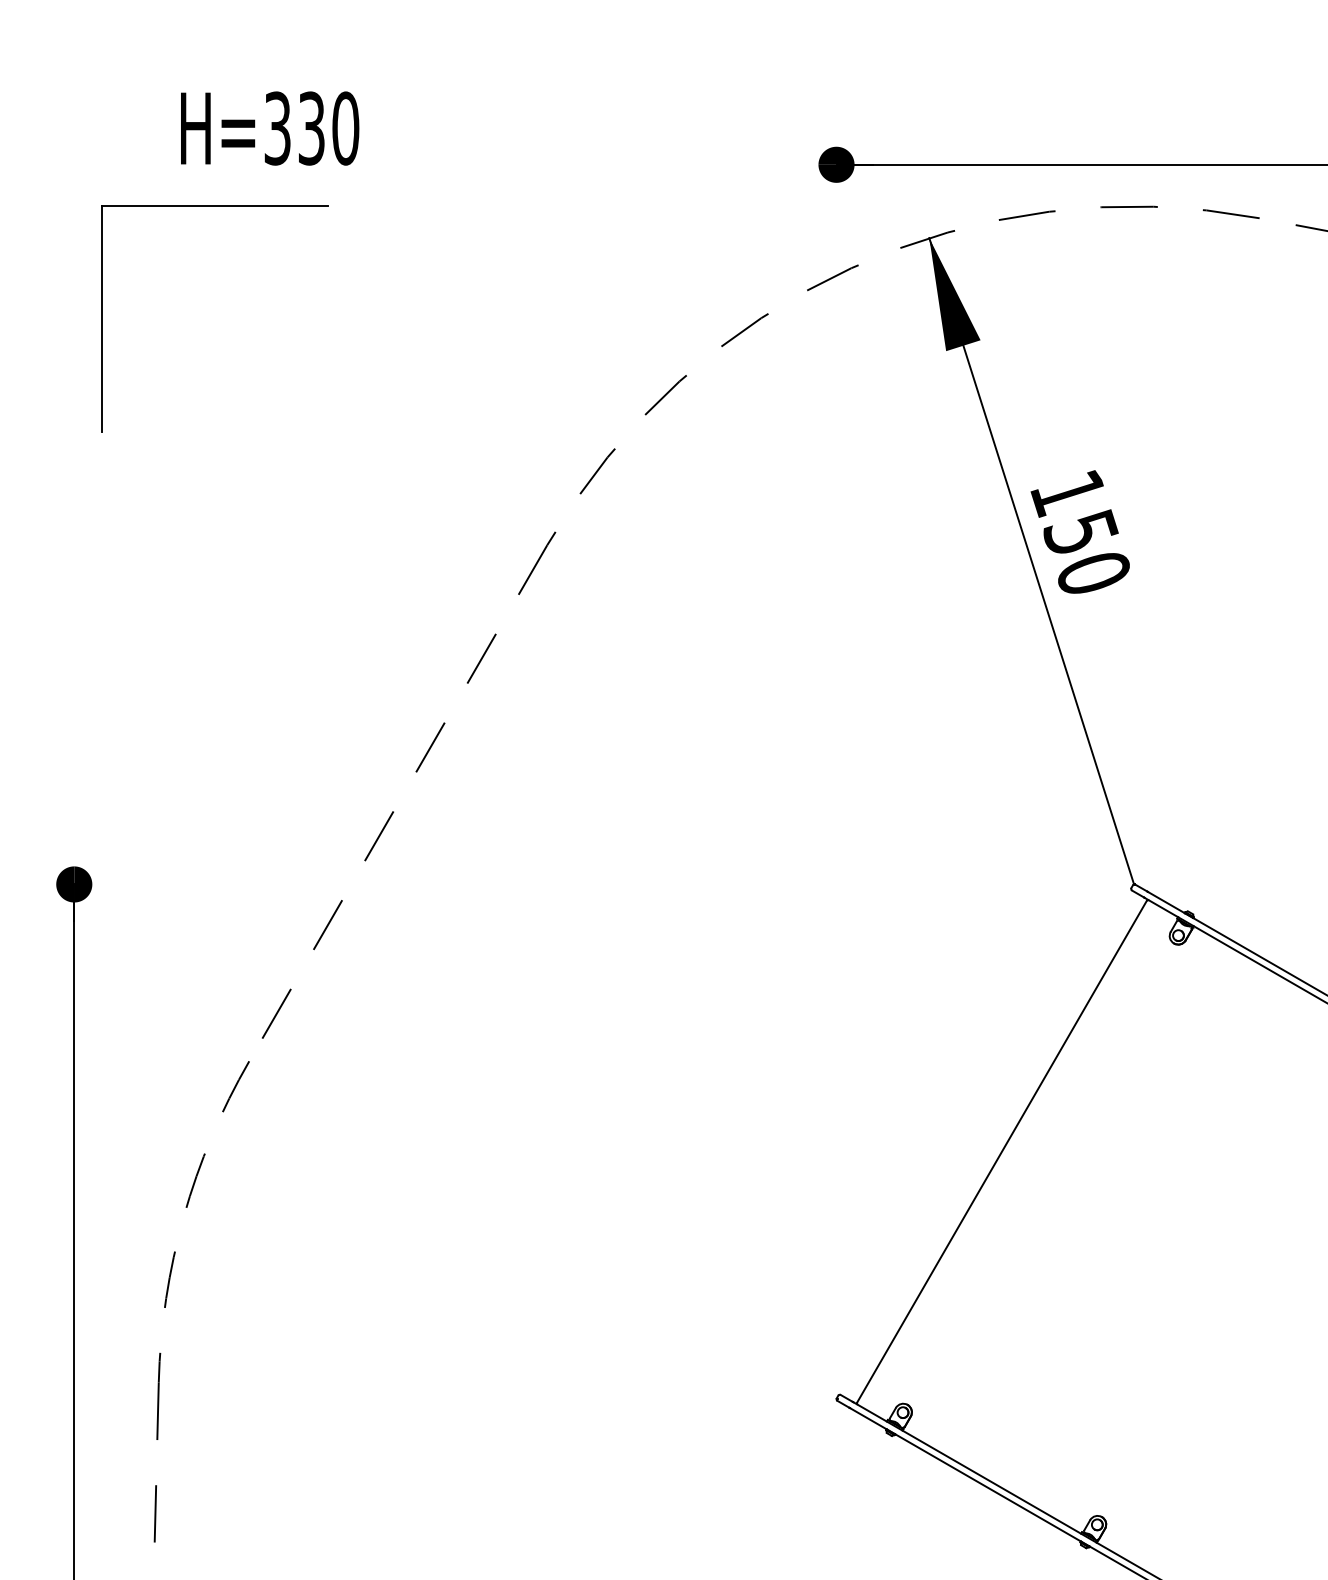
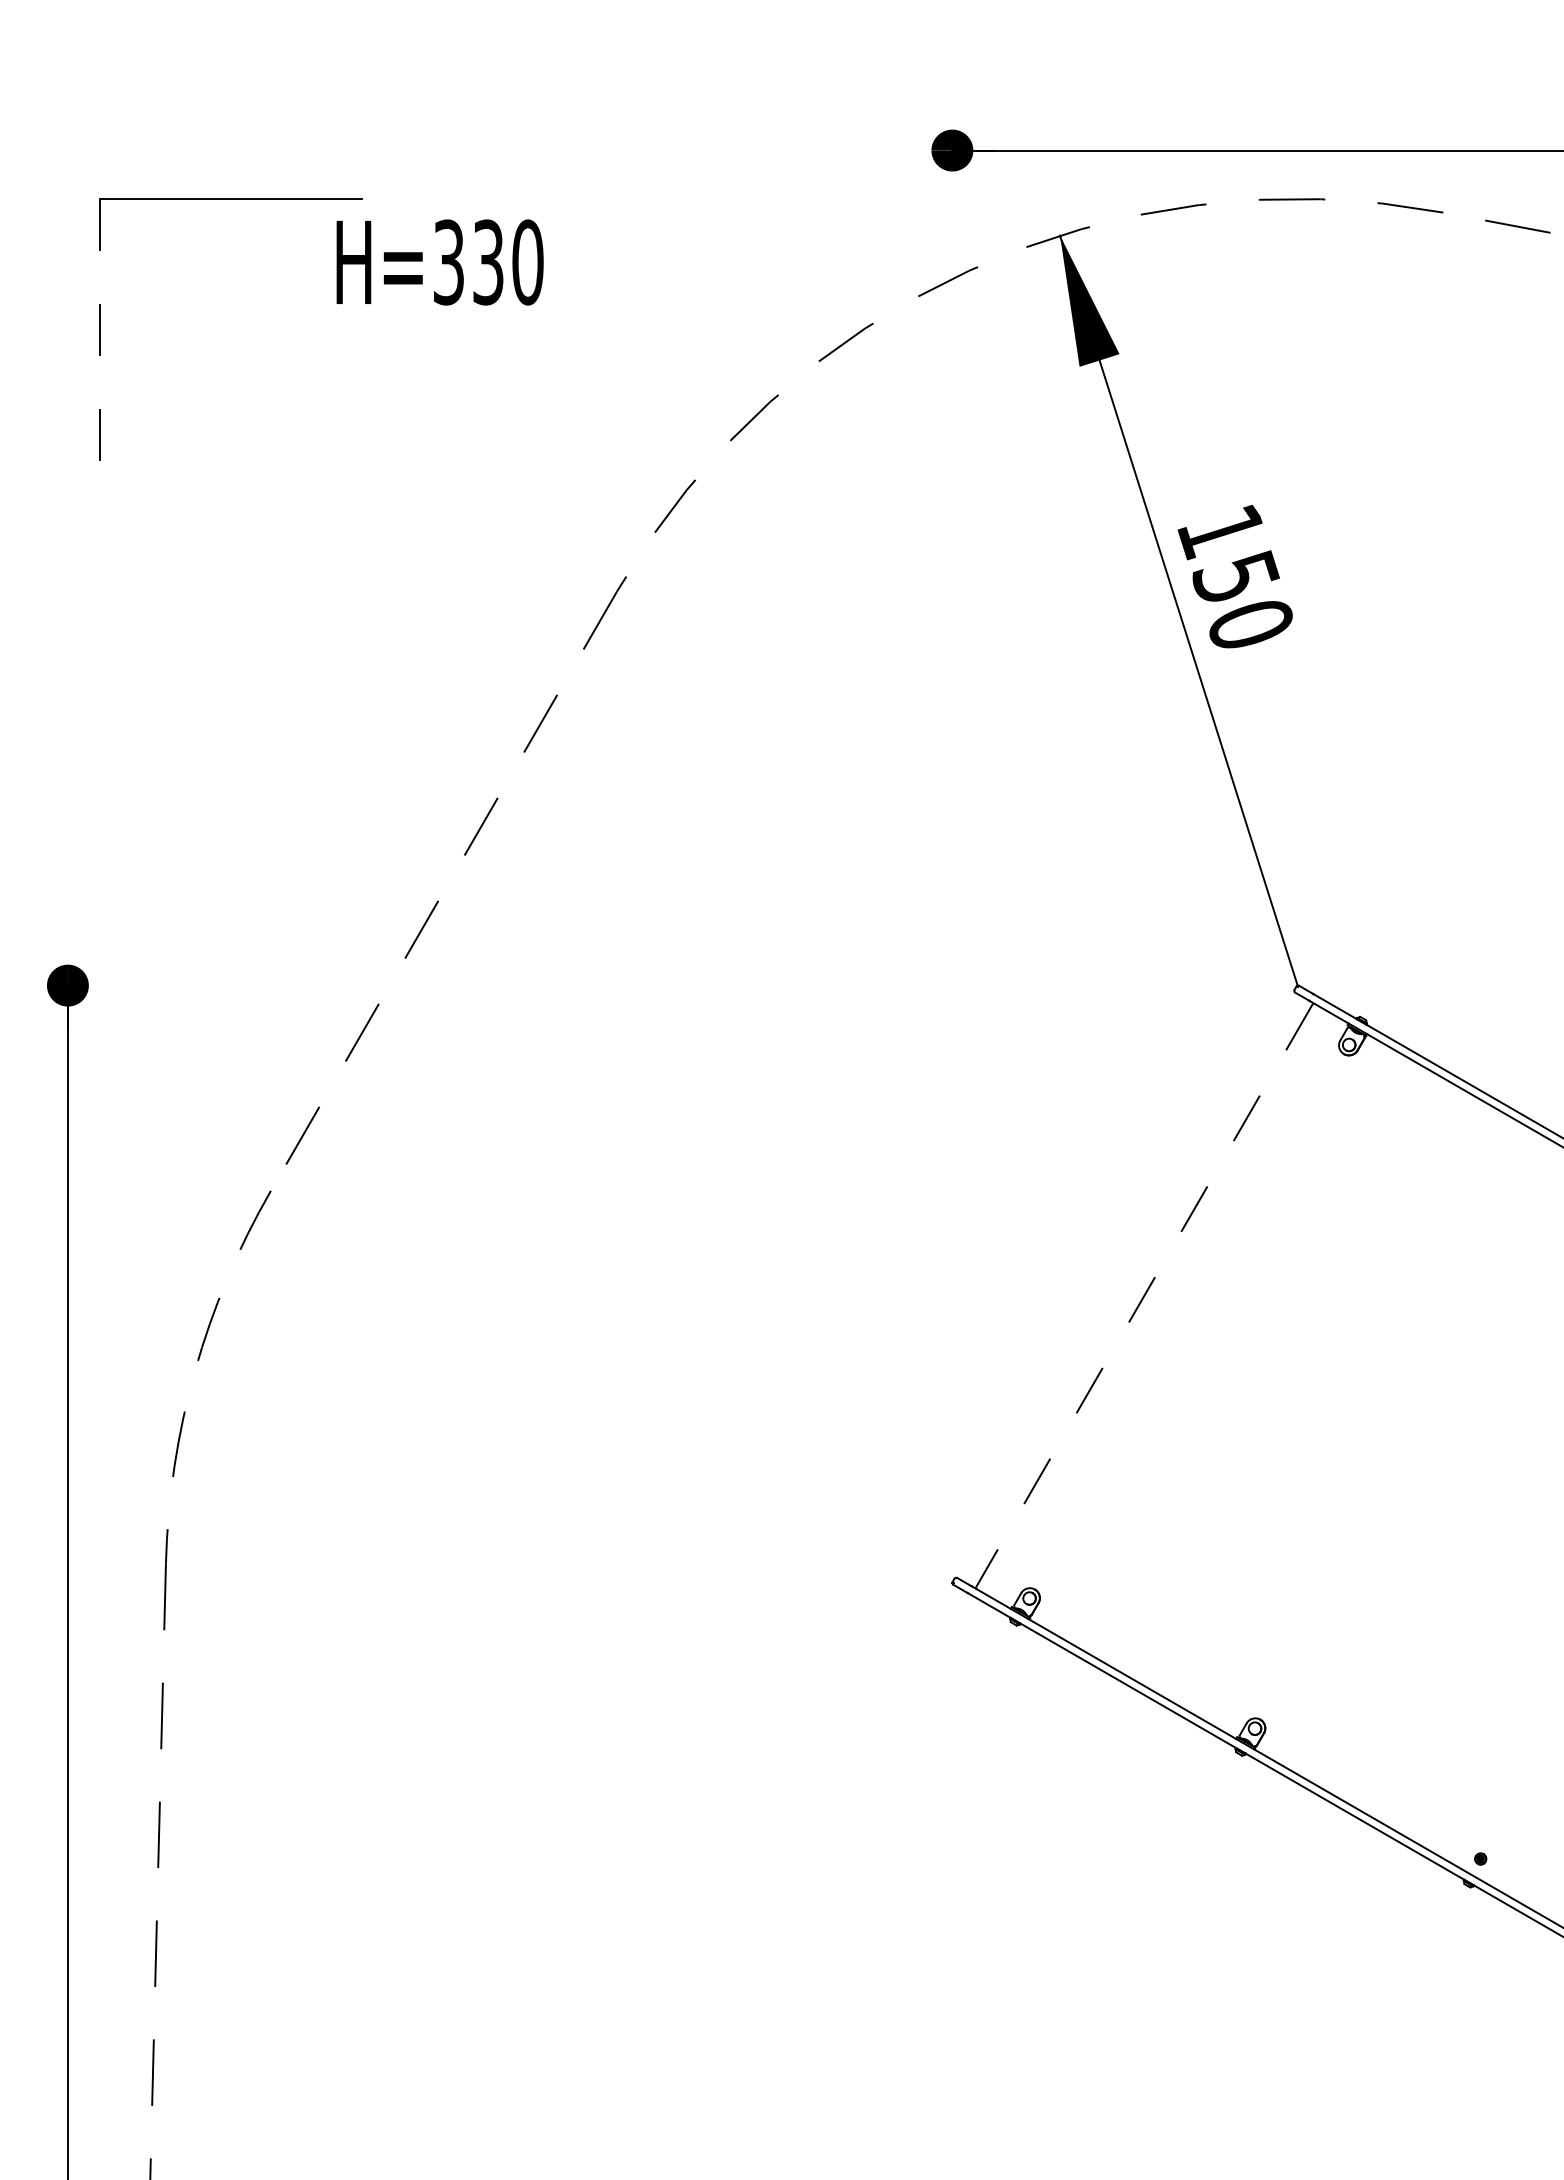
text: (269, 128) -> (439, 262), moved
line: (102, 319) -> (100, 329), solid -> dashed
line: (1002, 1151) -> (1144, 1295), solid -> dashed

